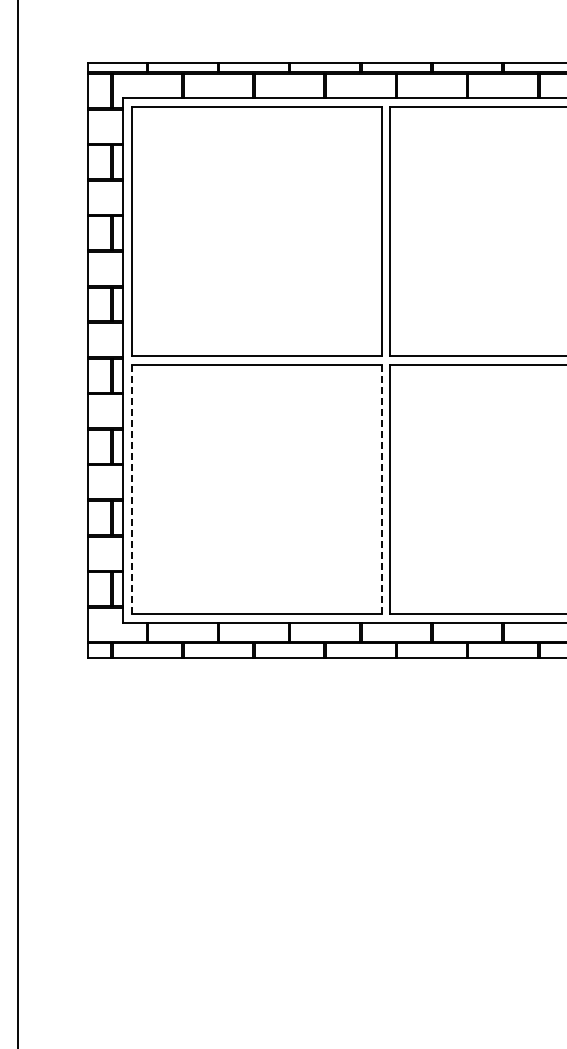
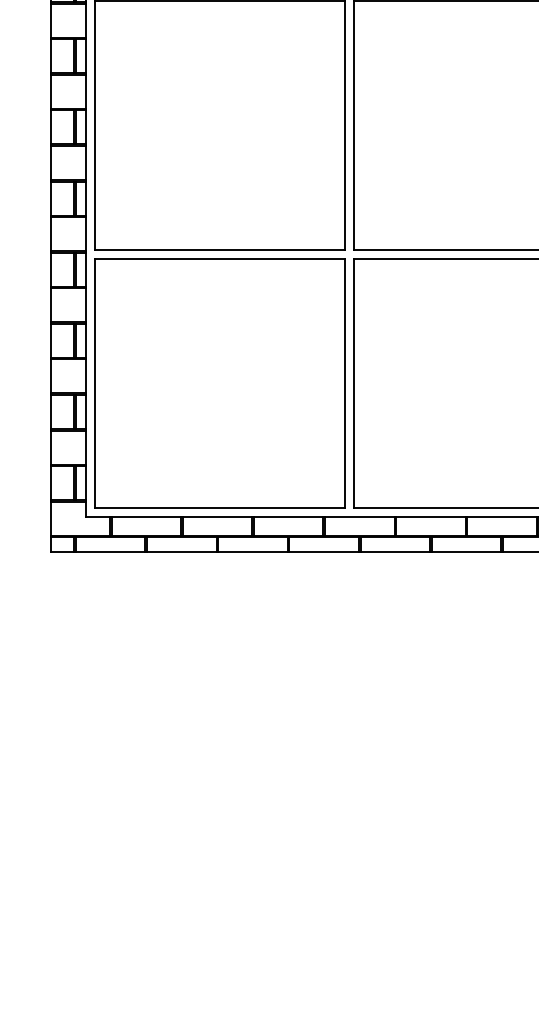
line: (132, 489) -> (95, 383), dashed -> solid
line: (381, 489) -> (344, 383), dashed -> solid

